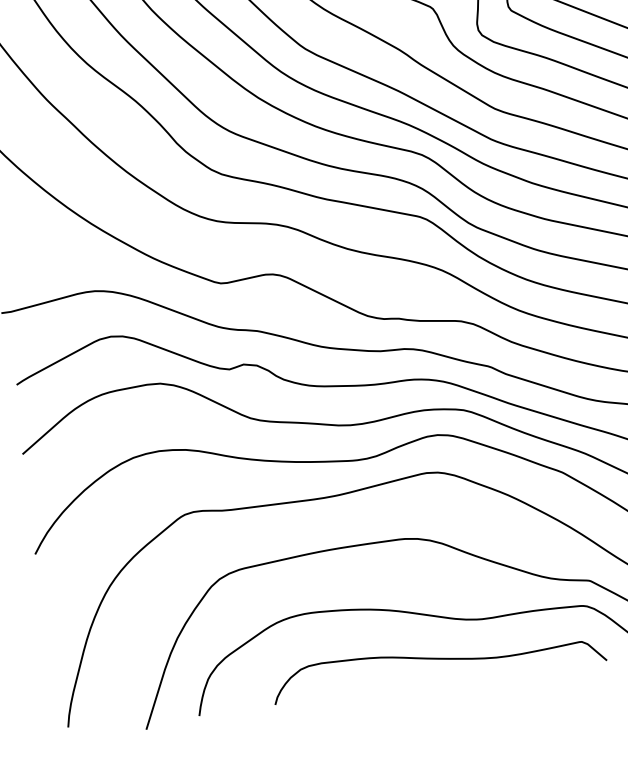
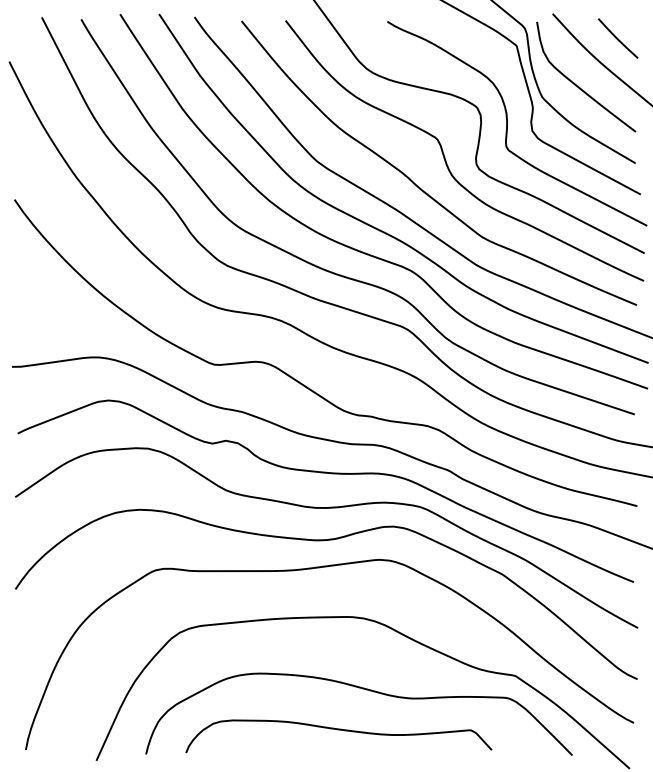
curve: (437, 659) -> (338, 730), moved

